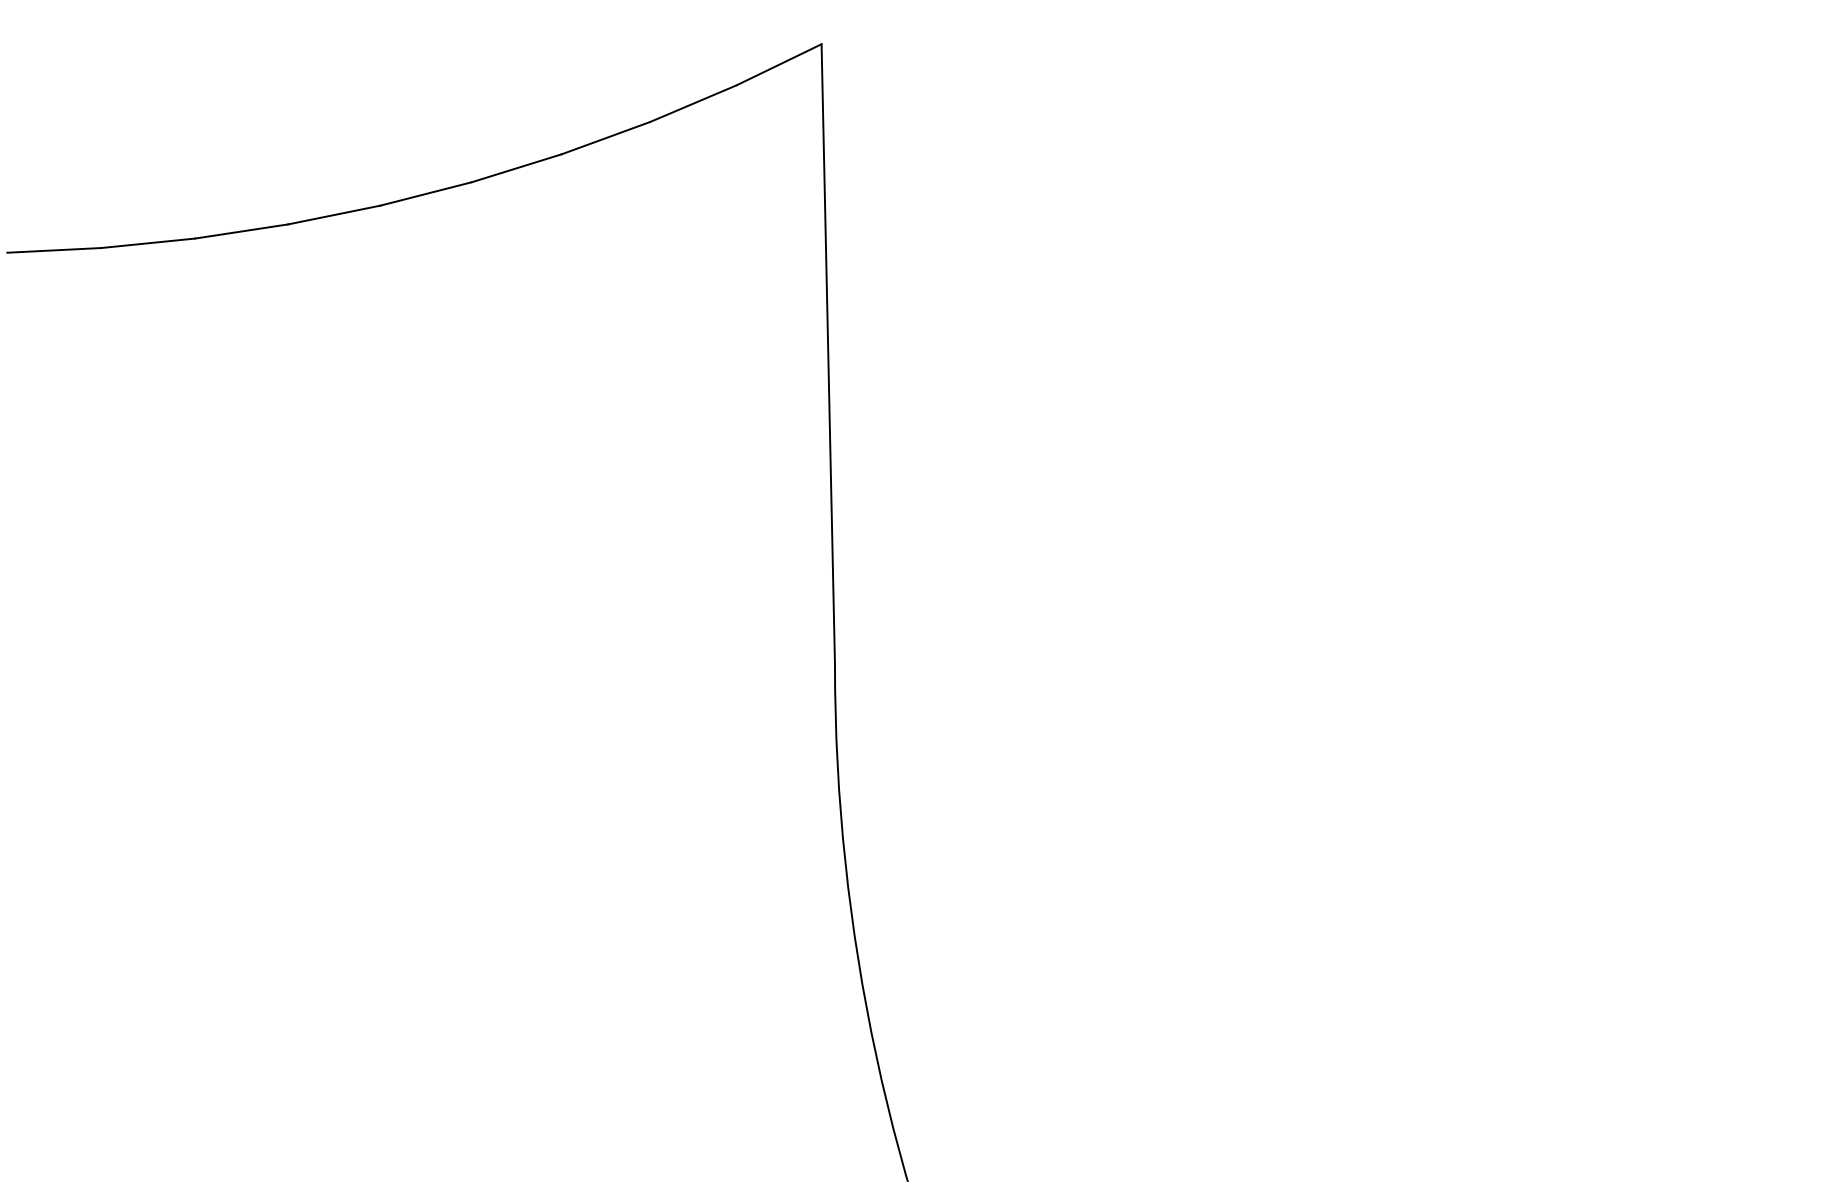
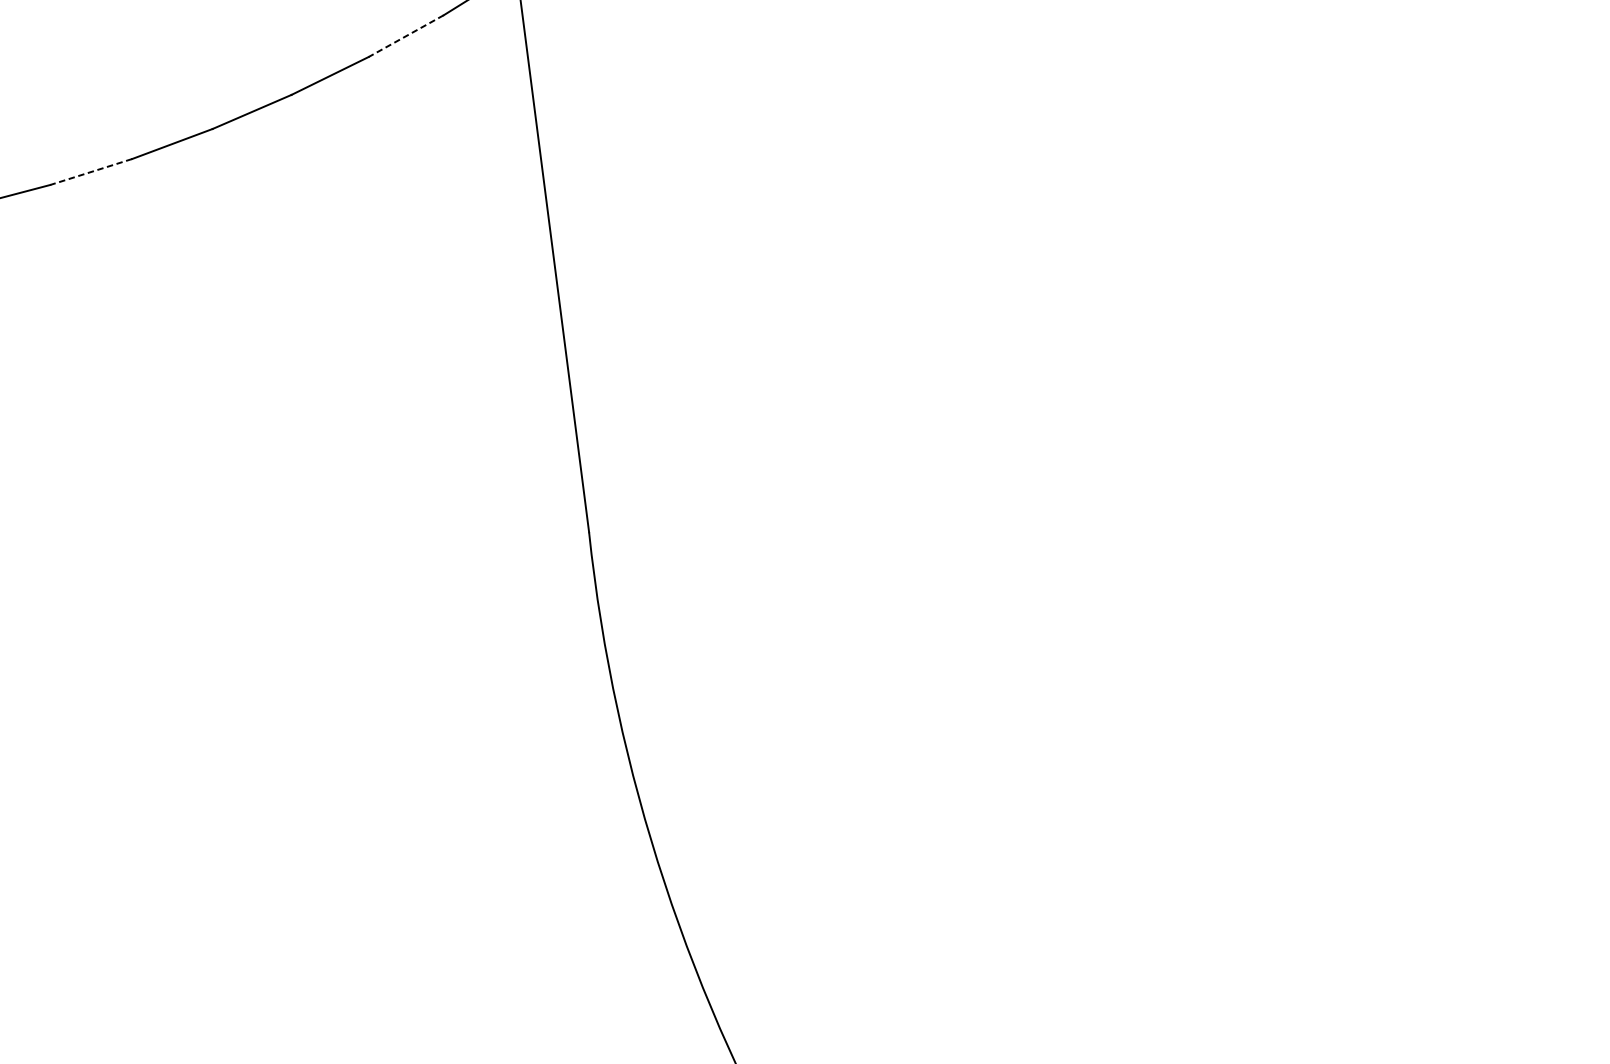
line: (693, 103) -> (406, 36), solid -> dashed
line: (333, 215) -> (90, 172), solid -> dashed

